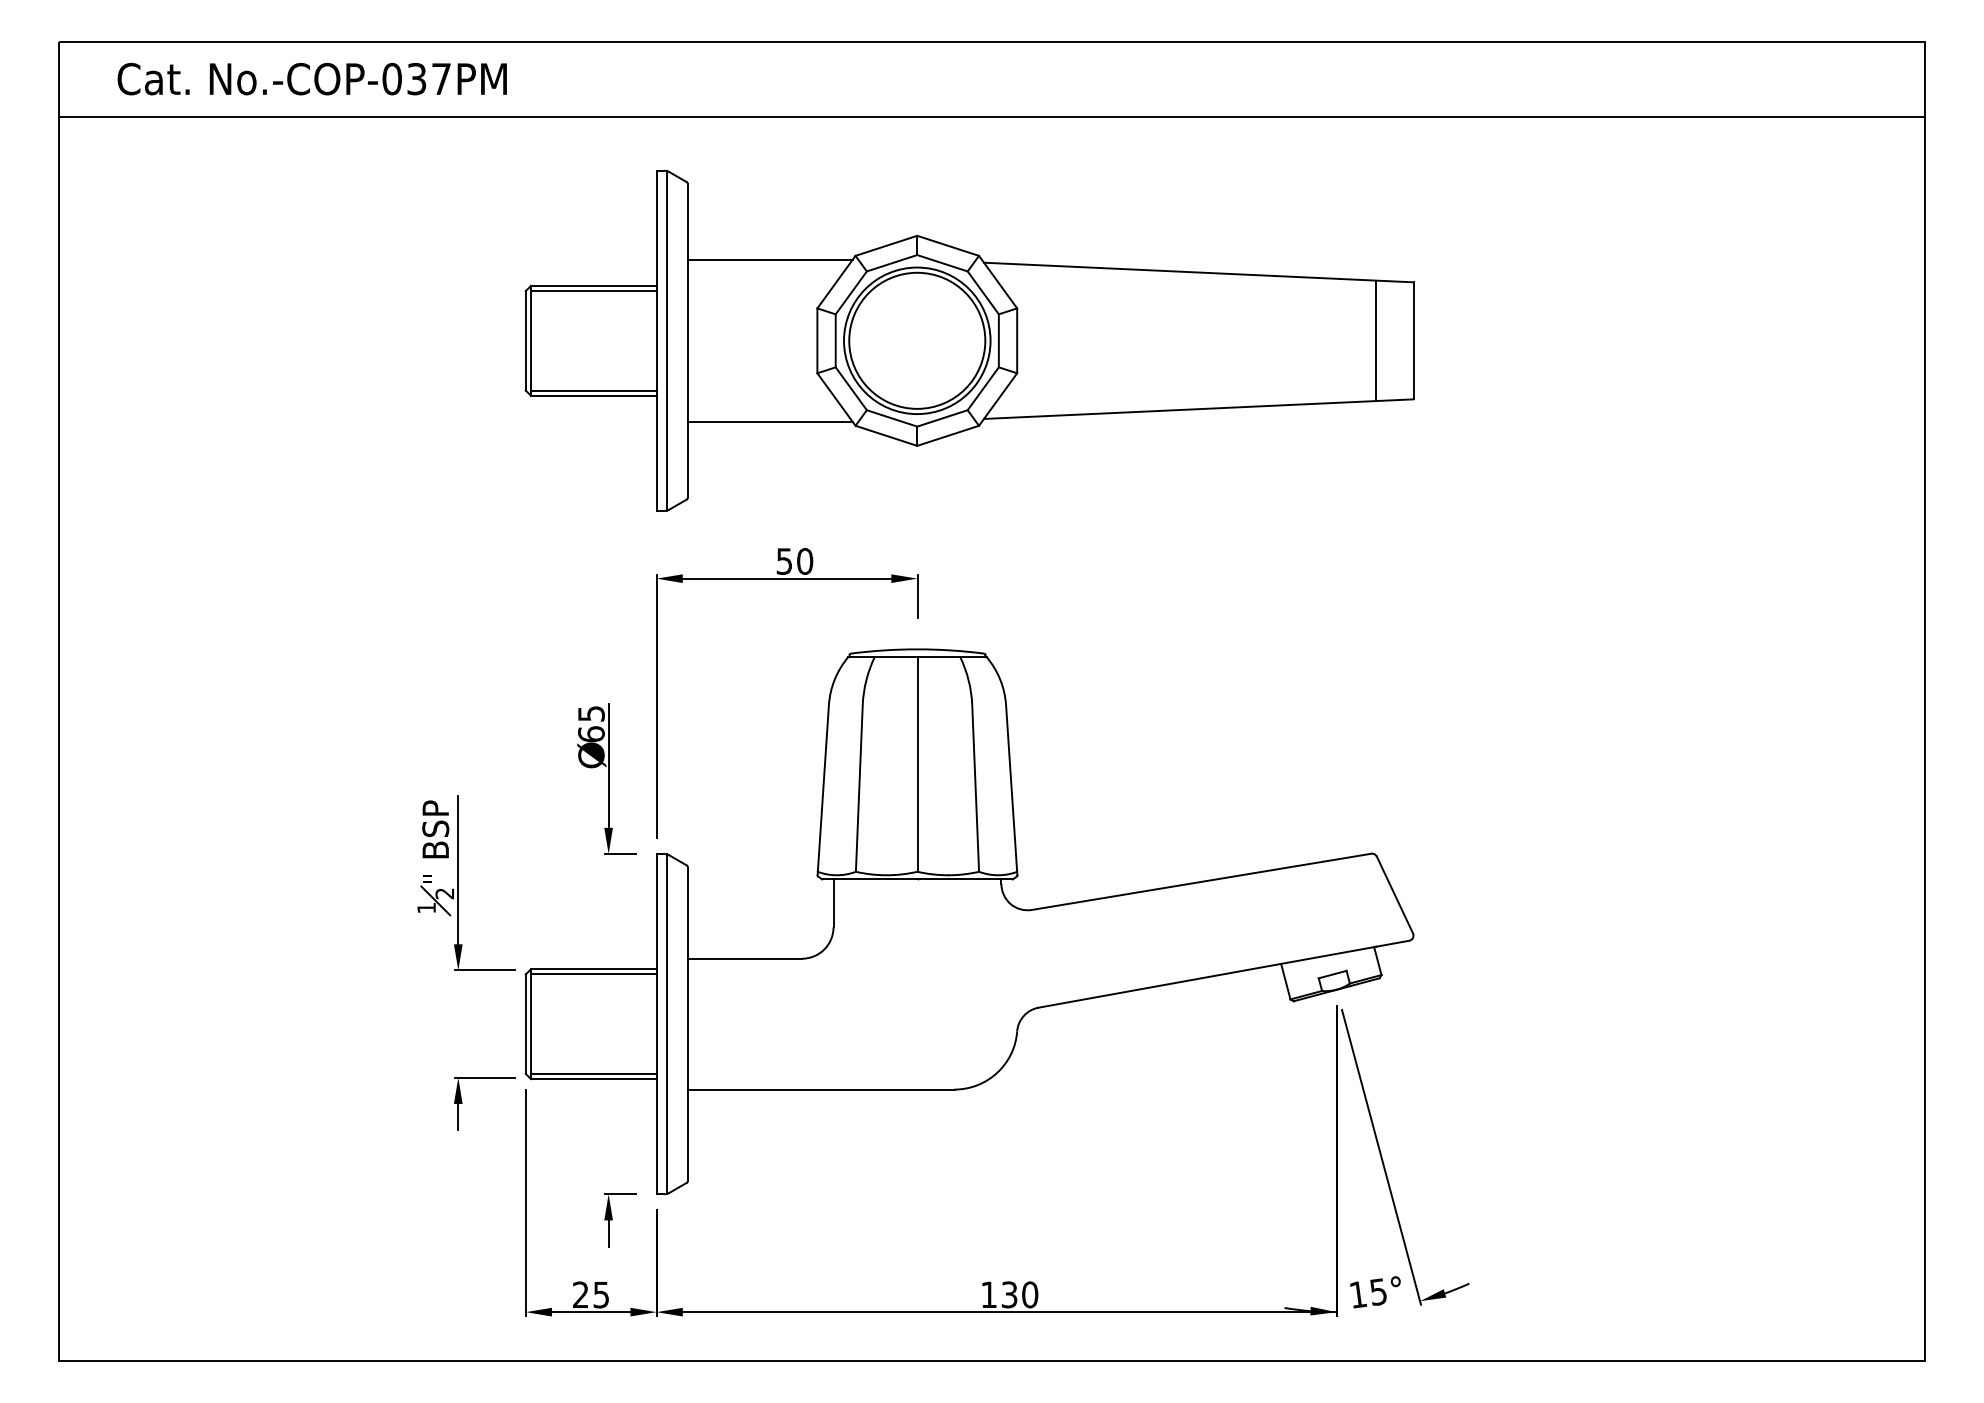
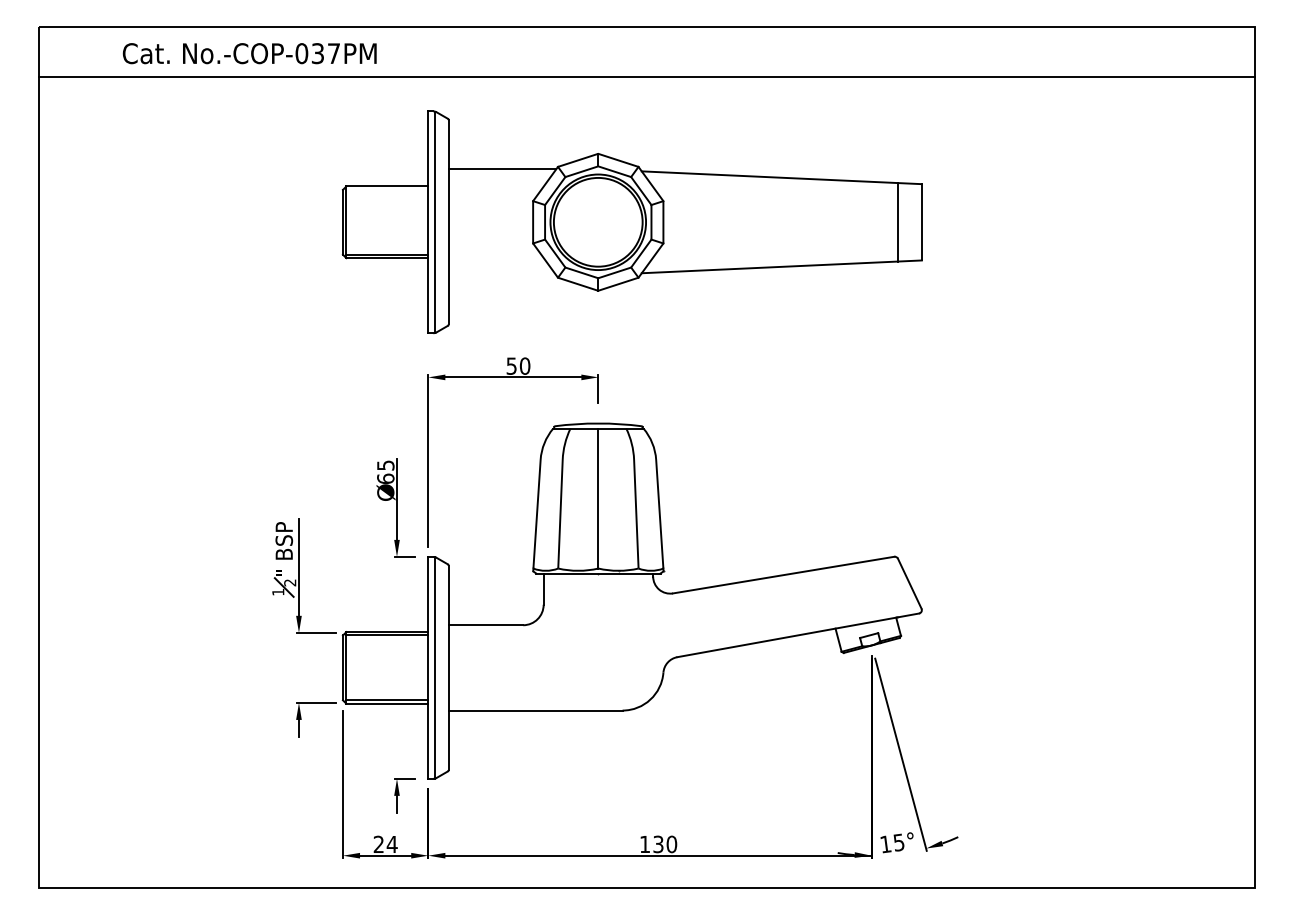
text: (311, 78) -> (249, 53), moved
line: (594, 290) -> (387, 189), removed
line: (770, 422) -> (502, 275), removed
text: (600, 1294) -> (391, 844), 25 -> 24

